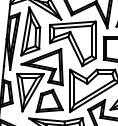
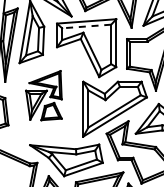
line: (72, 27) -> (86, 26), solid -> dashed
part: (39, 80) -> (43, 95), size x0.6

